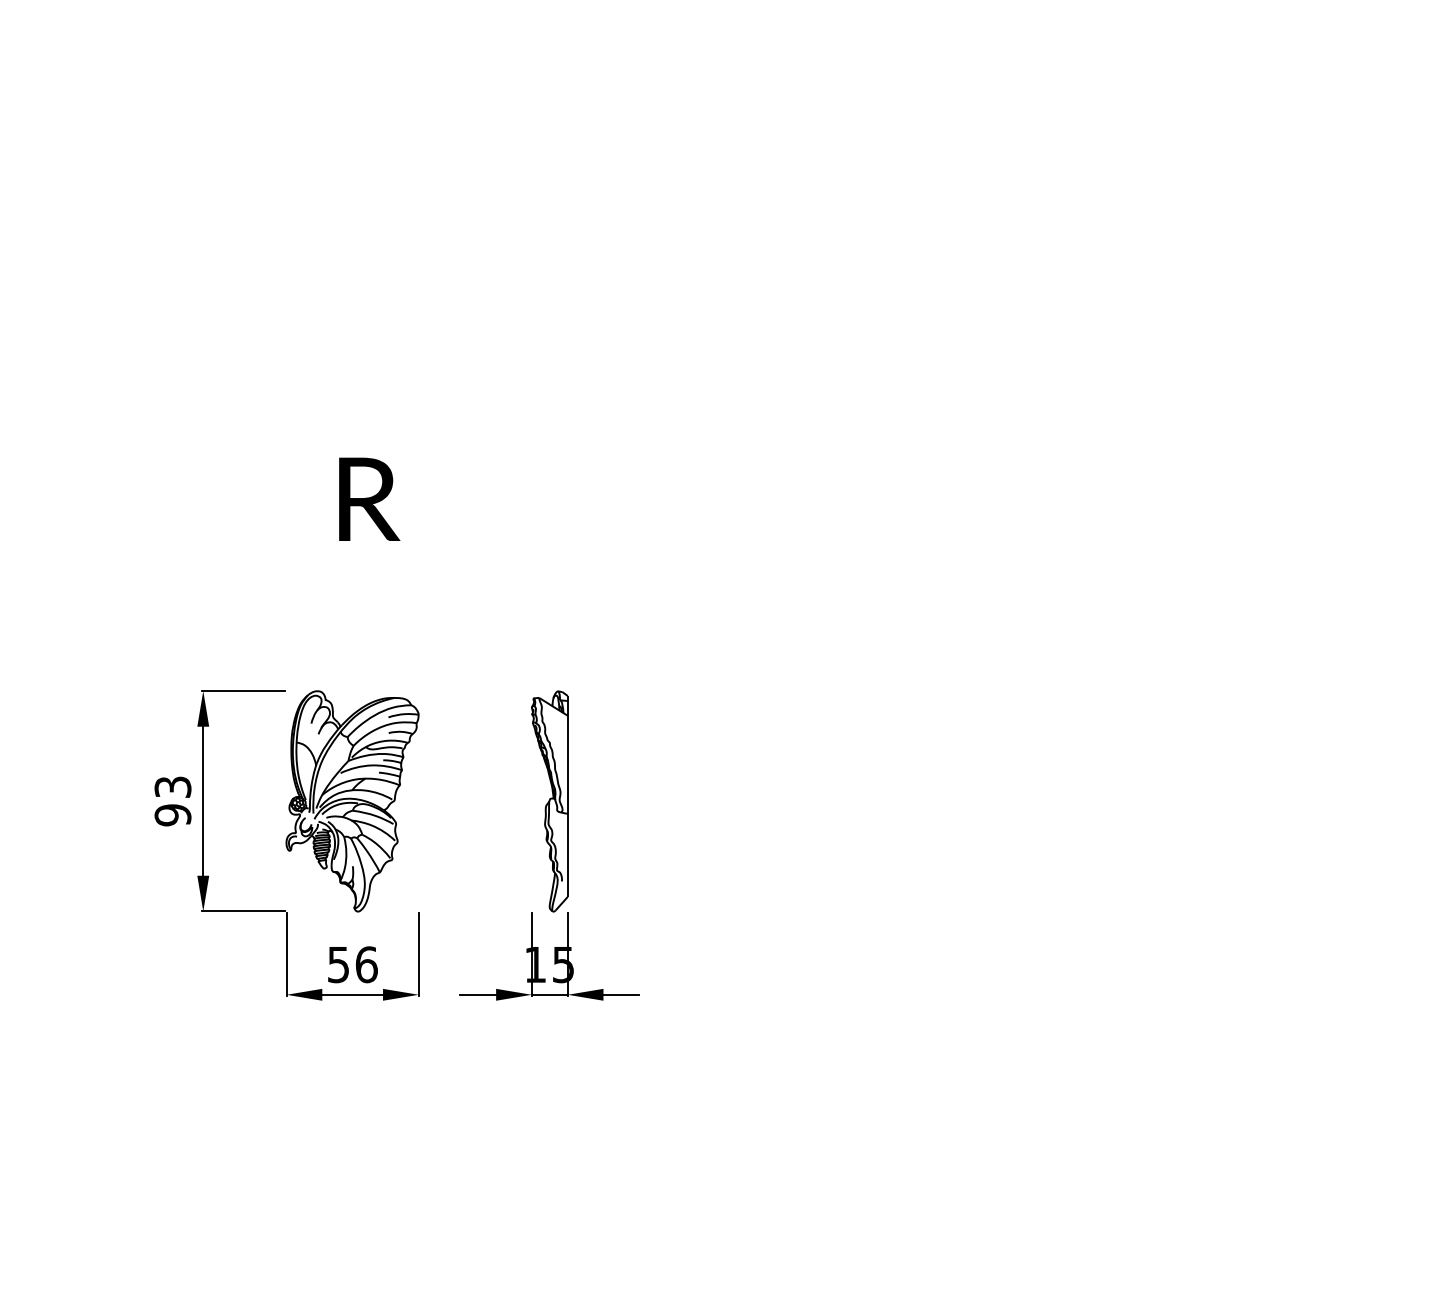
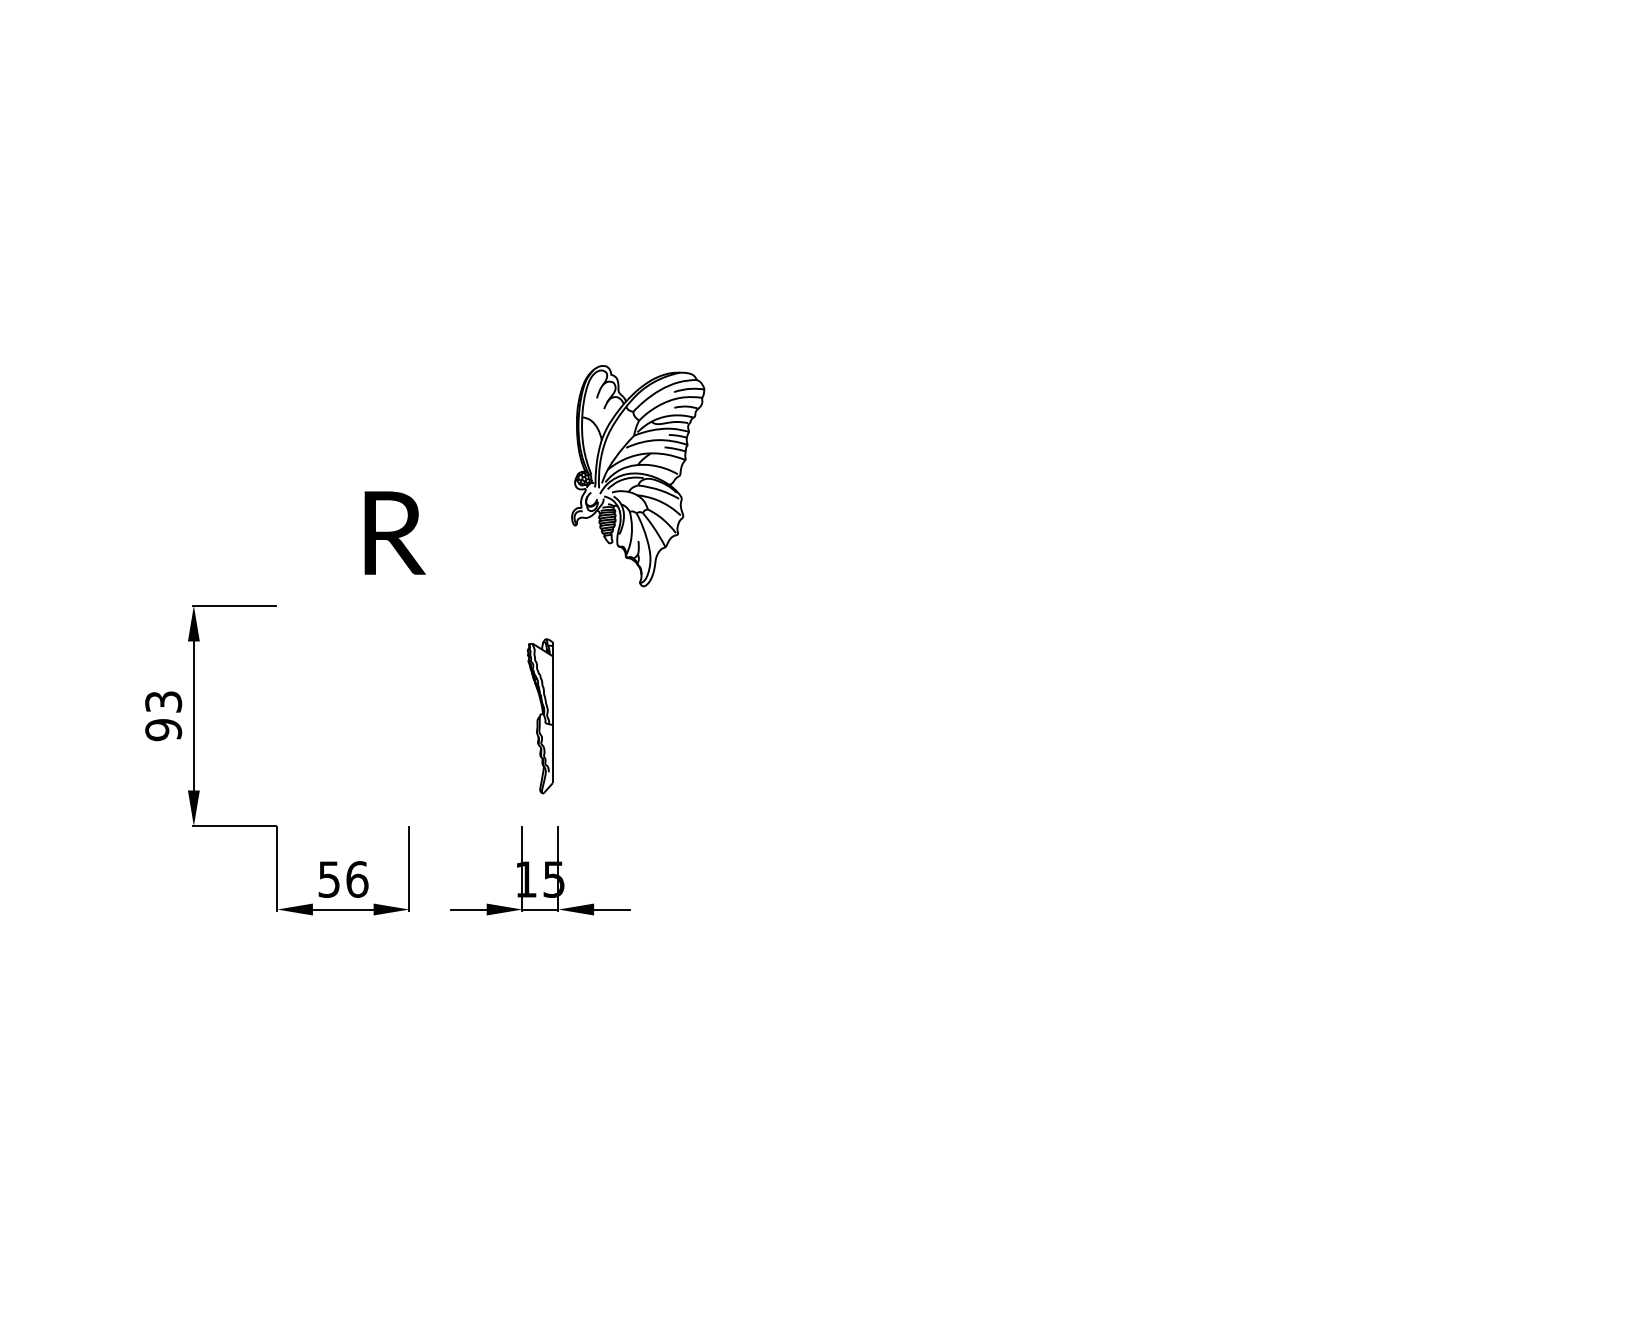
text: (368, 498) -> (394, 532), moved
part: (352, 801) -> (638, 476), moved
part: (548, 801) -> (539, 716), size x0.7

